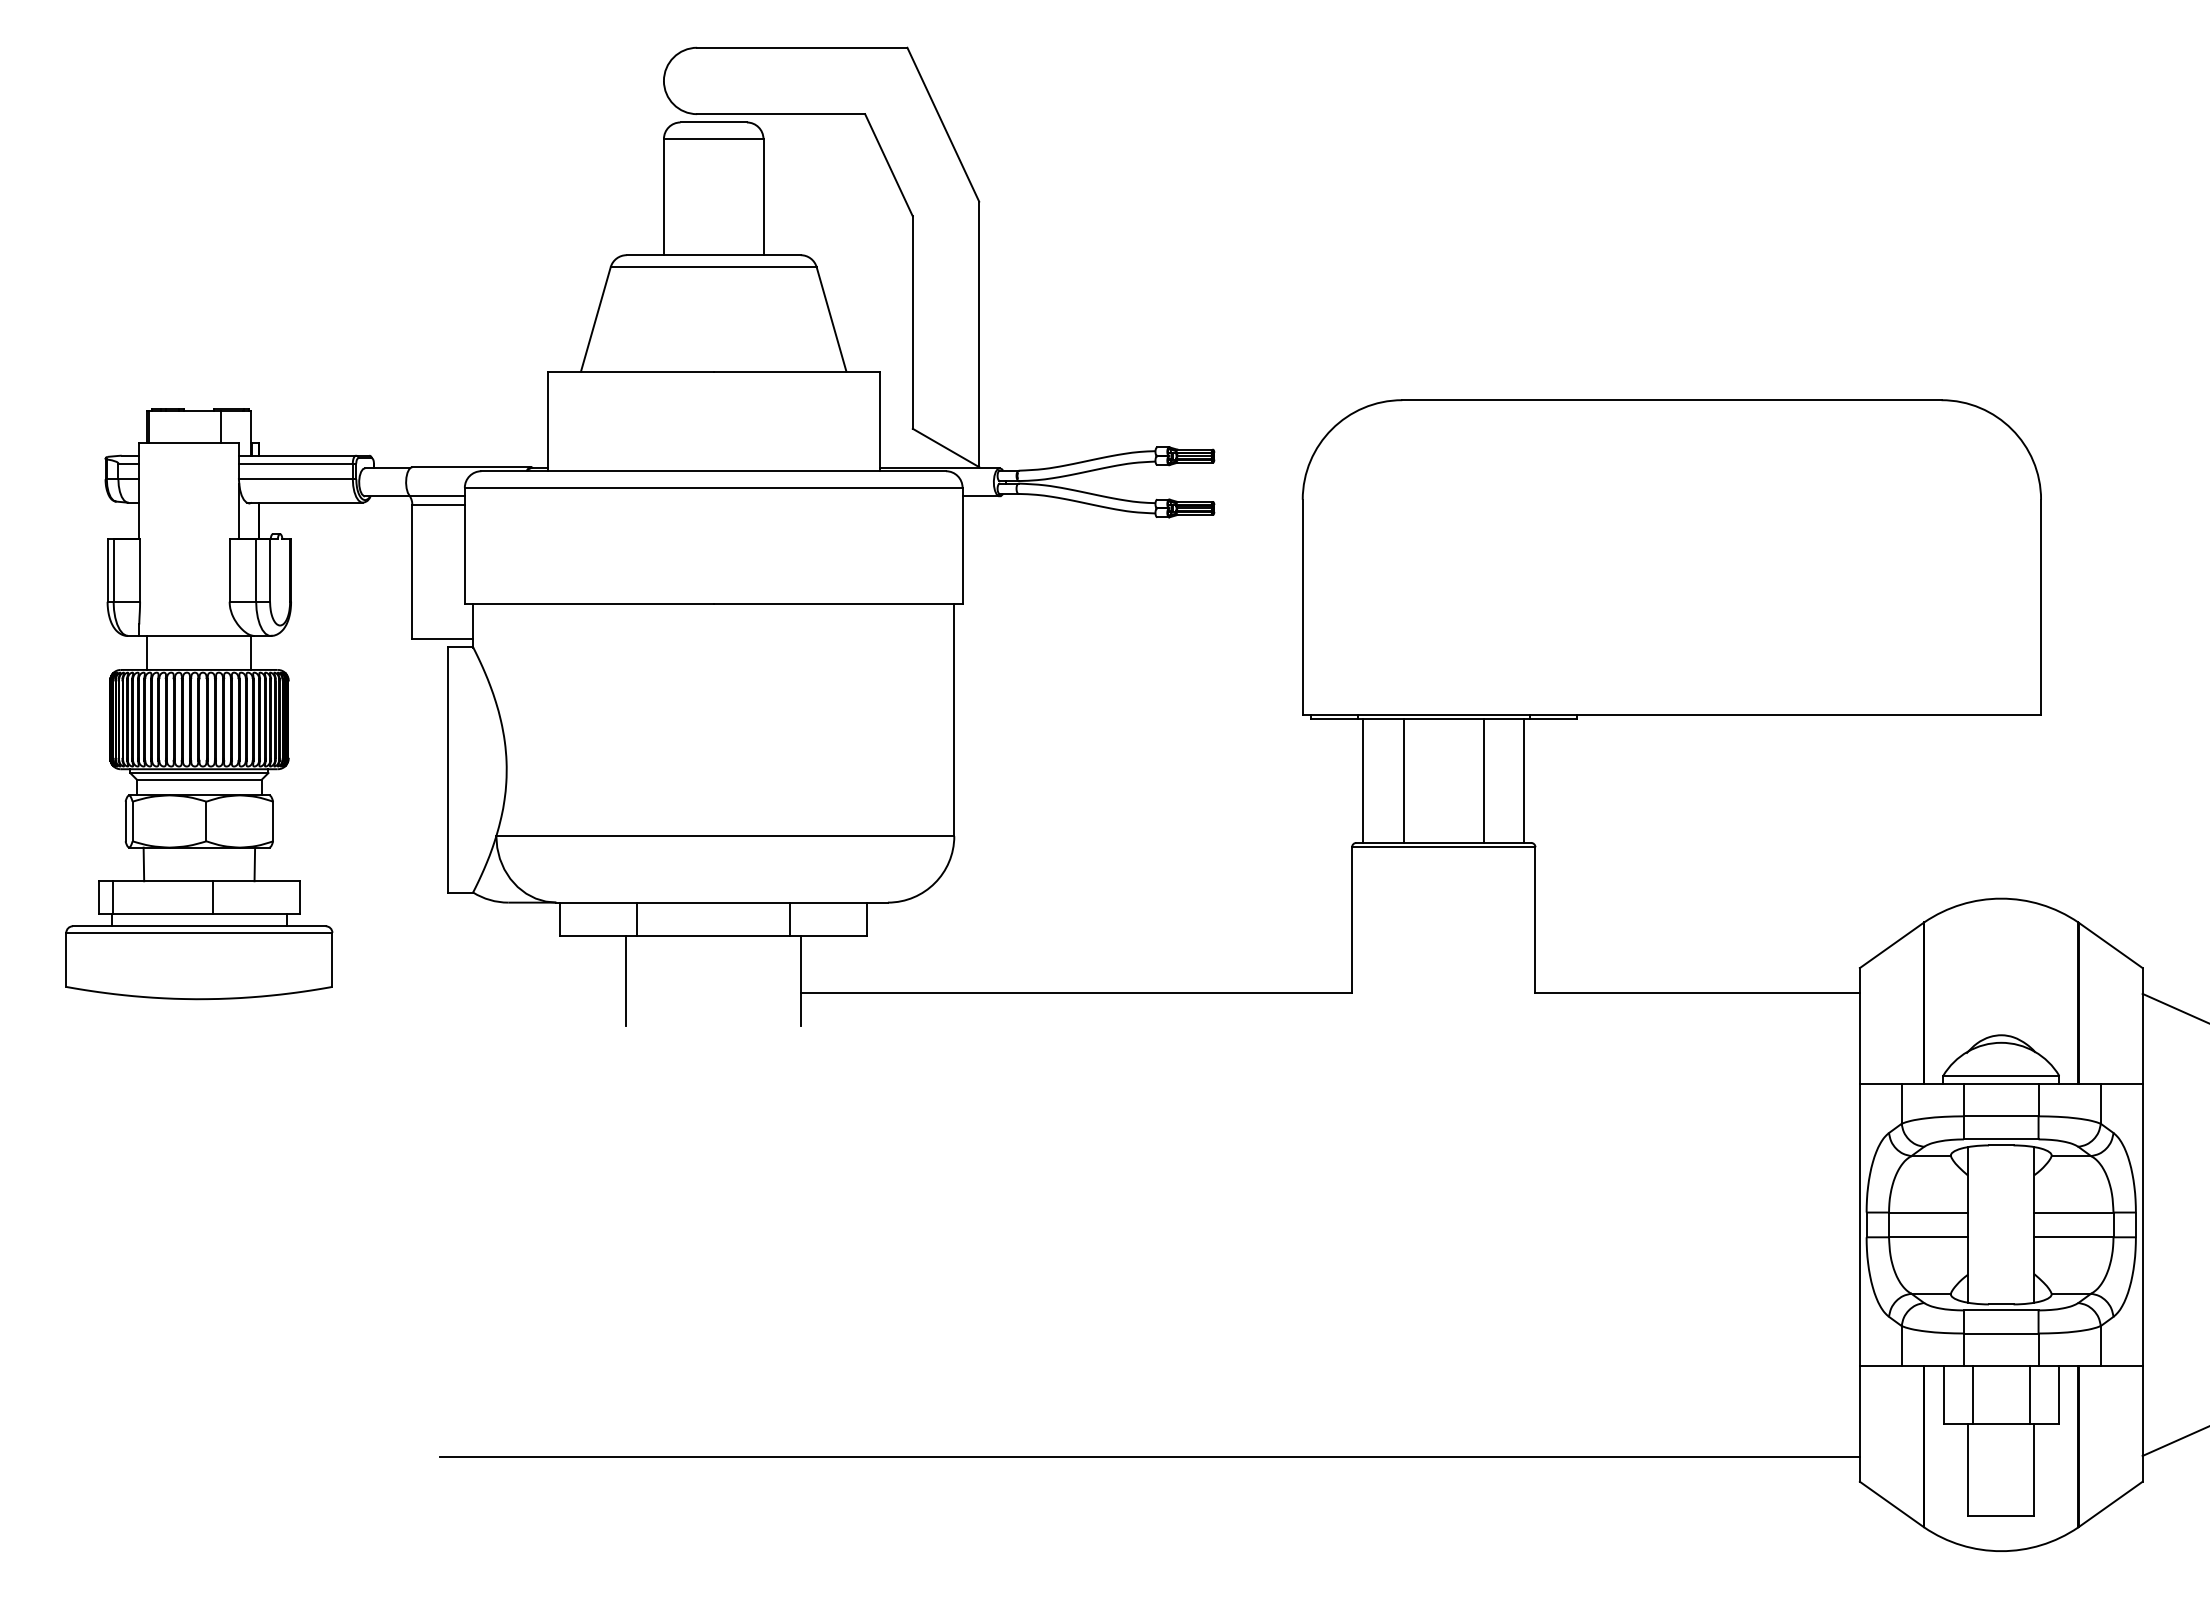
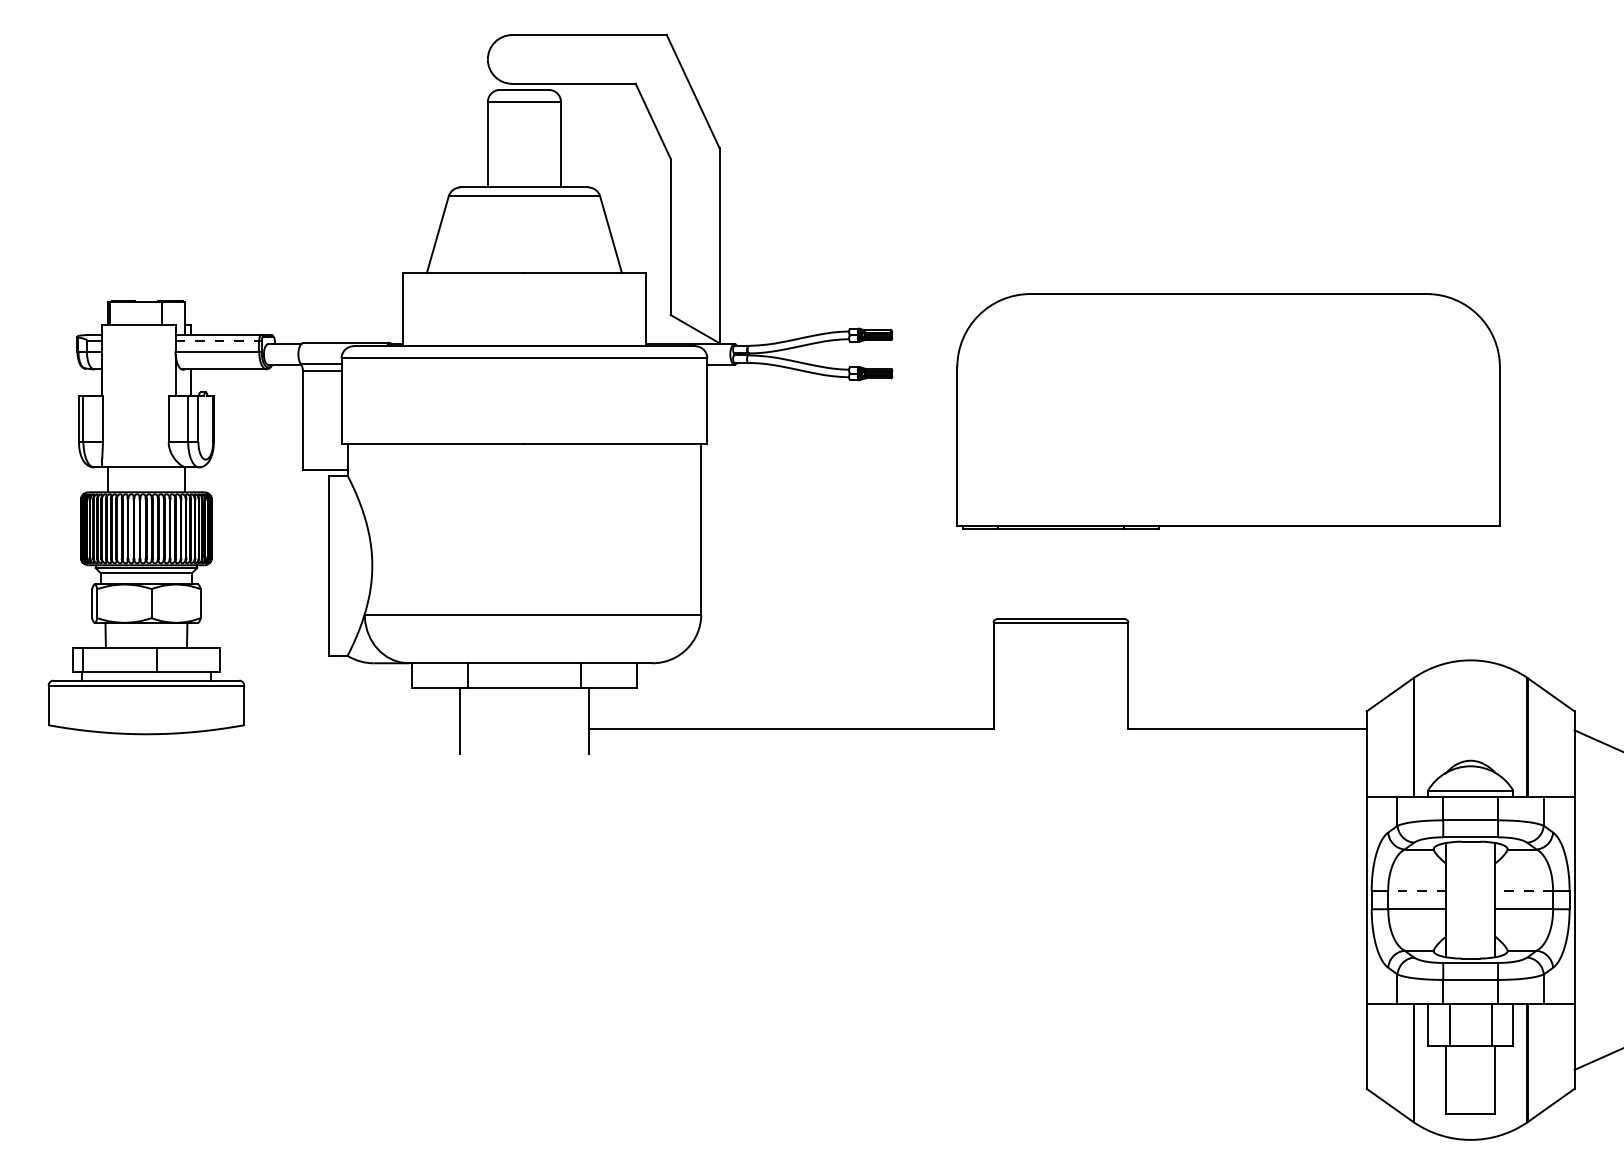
line: (295, 463) -> (217, 340), solid -> dashed
line: (1363, 780) -> (1001, 573), removed
line: (1403, 780) -> (1031, 573), removed
line: (1484, 780) -> (1090, 573), removed
line: (1524, 780) -> (1120, 573), removed
line: (1928, 1212) -> (1417, 891), solid -> dashed
line: (2073, 1212) -> (1523, 891), solid -> dashed
line: (1149, 1457) -> (844, 1071), removed

